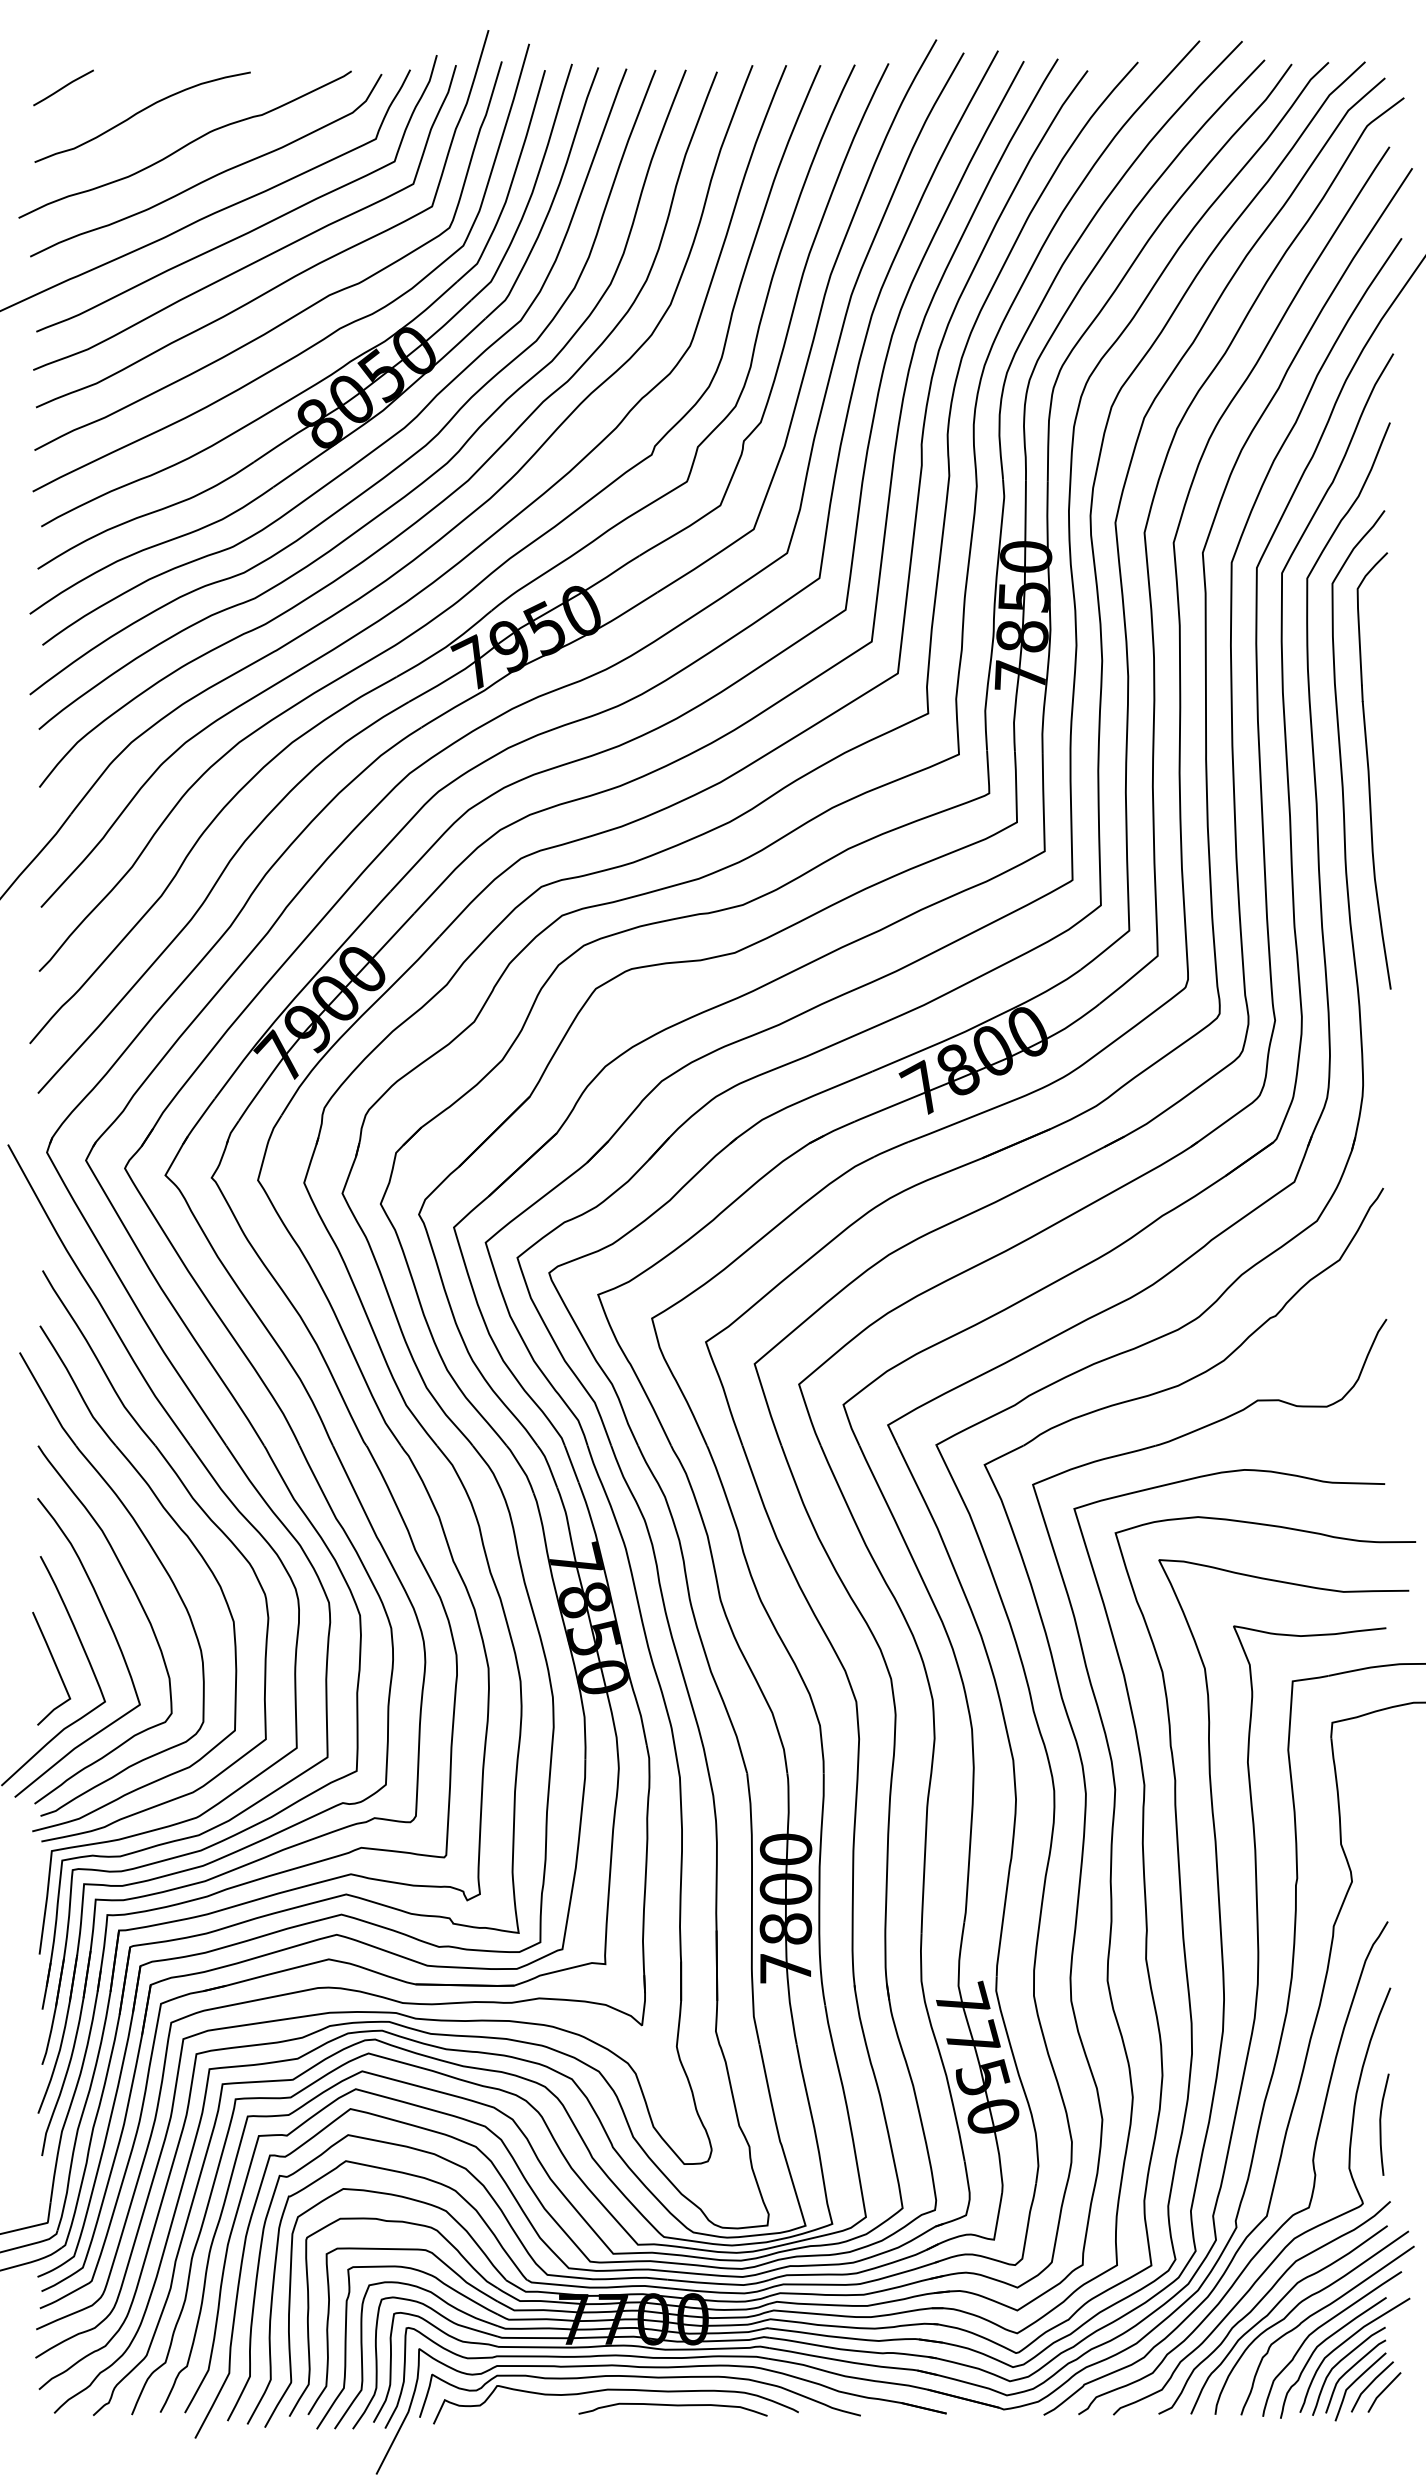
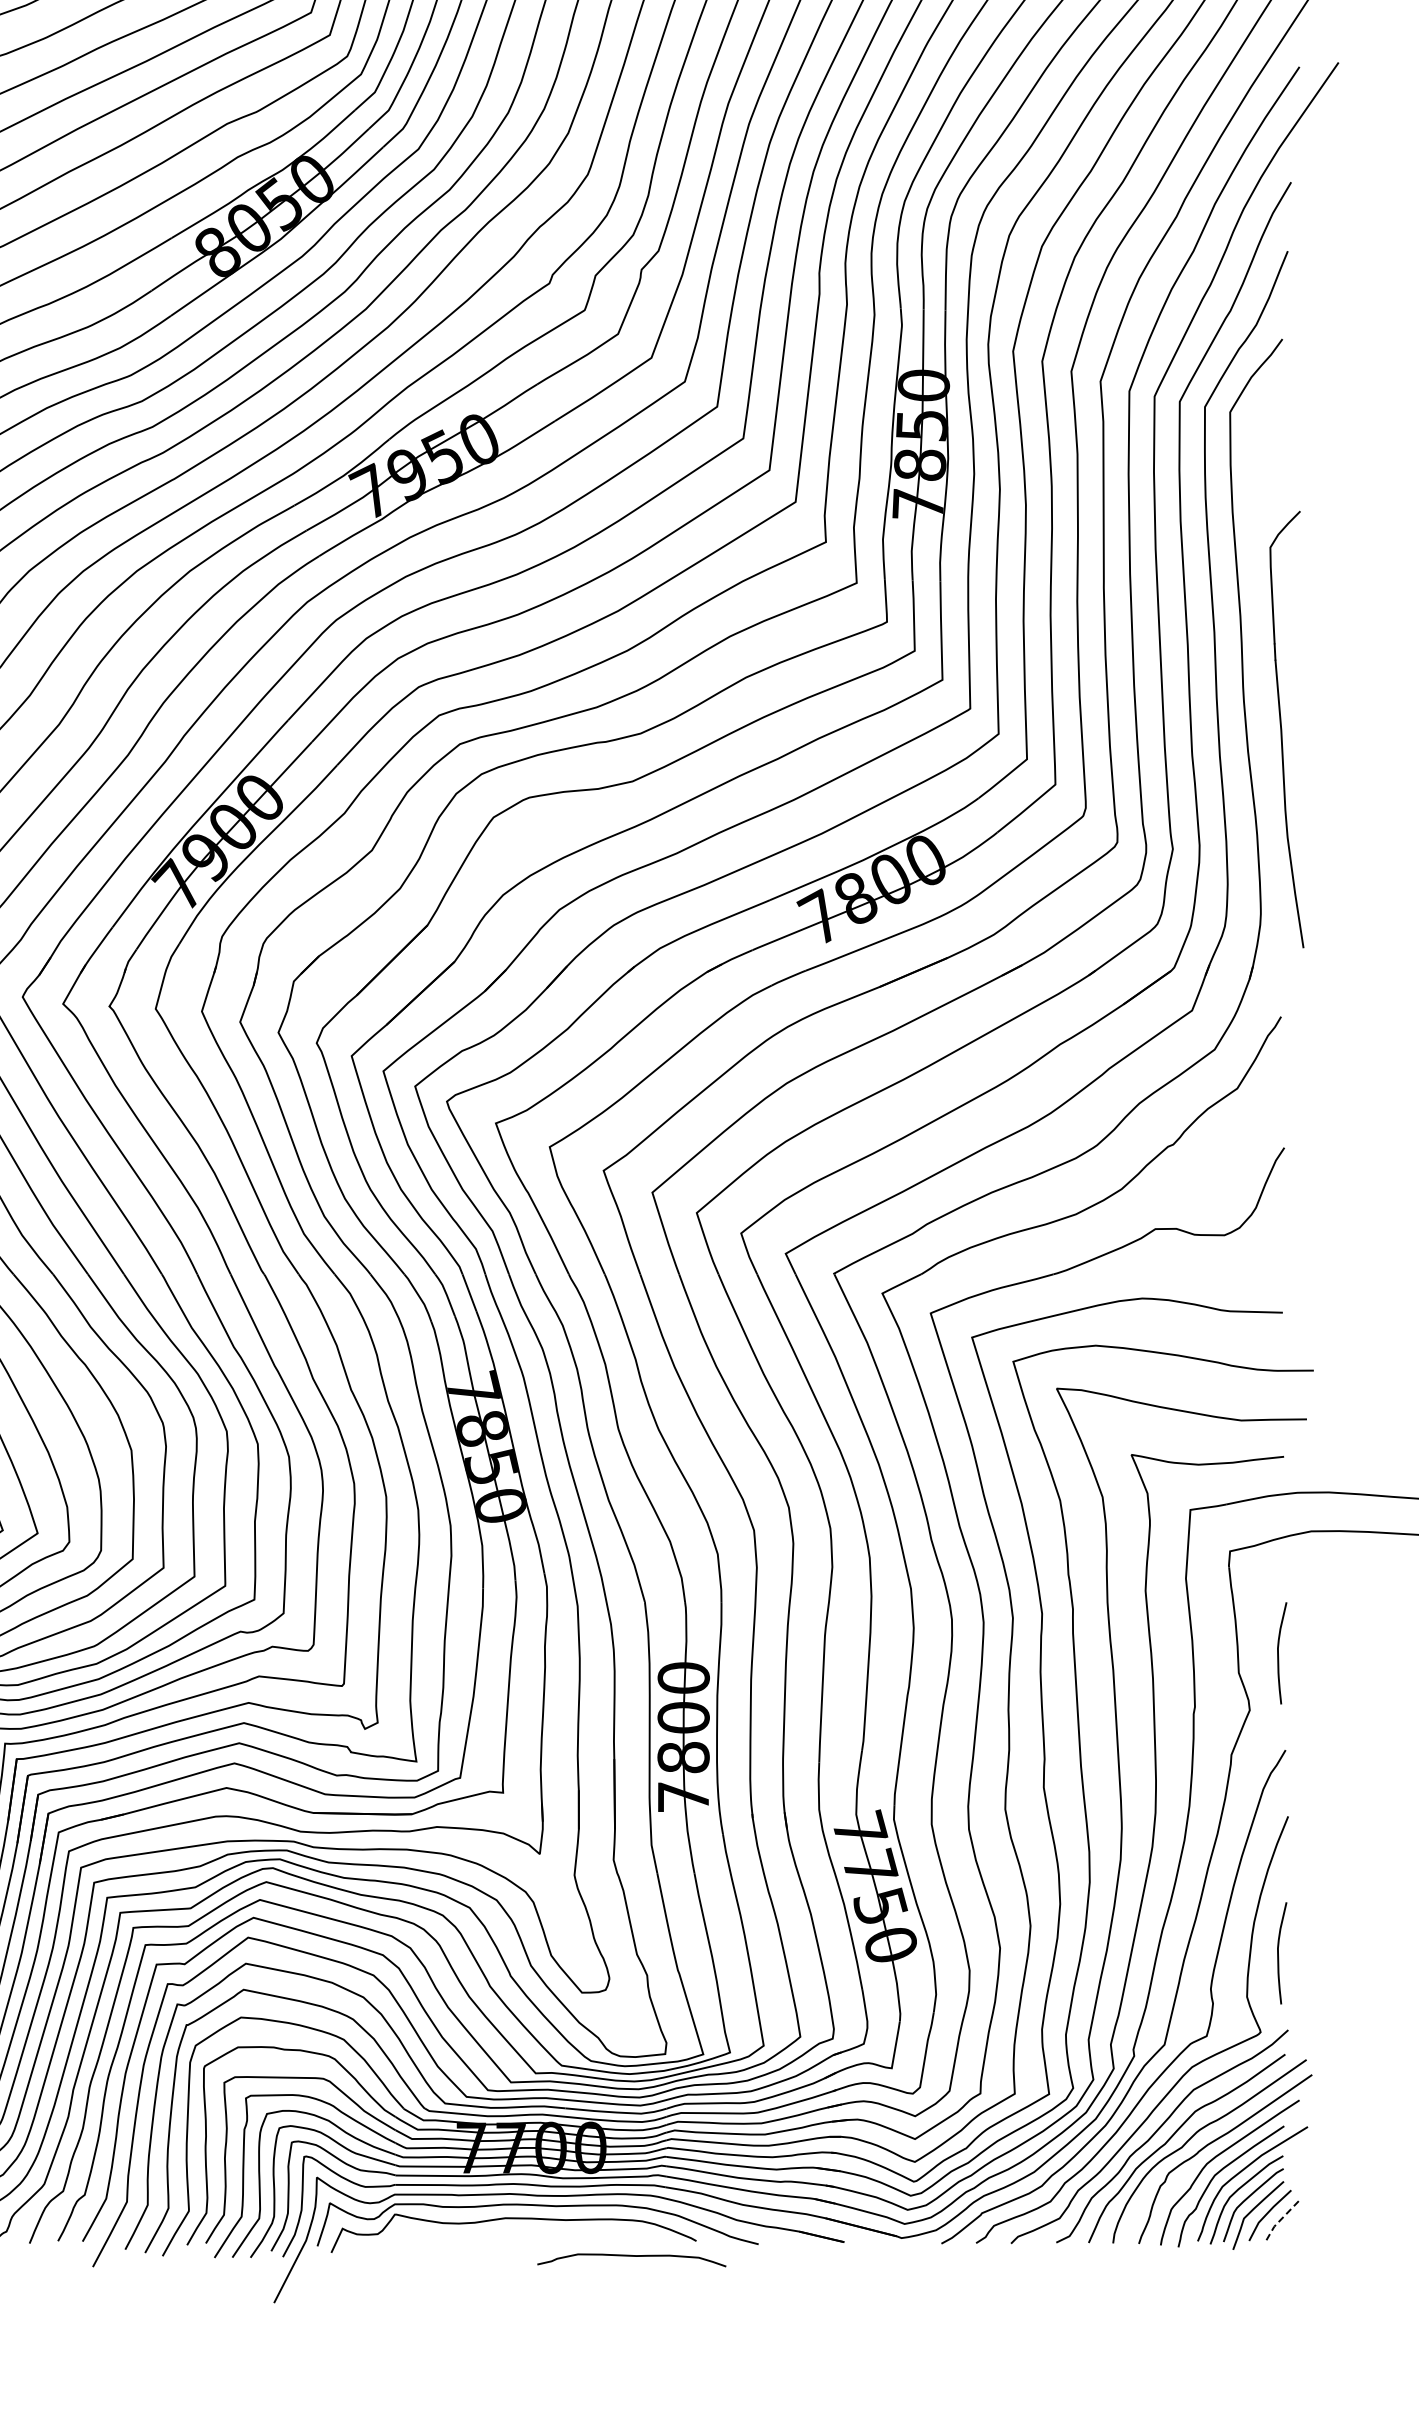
part: (1373, 770) -> (1286, 729), moved
curve: (1381, 1824) -> (1279, 1653), added
line: (1382, 2391) -> (1280, 2220), solid -> dashed
curve: (672, 2406) -> (631, 2257), moved

